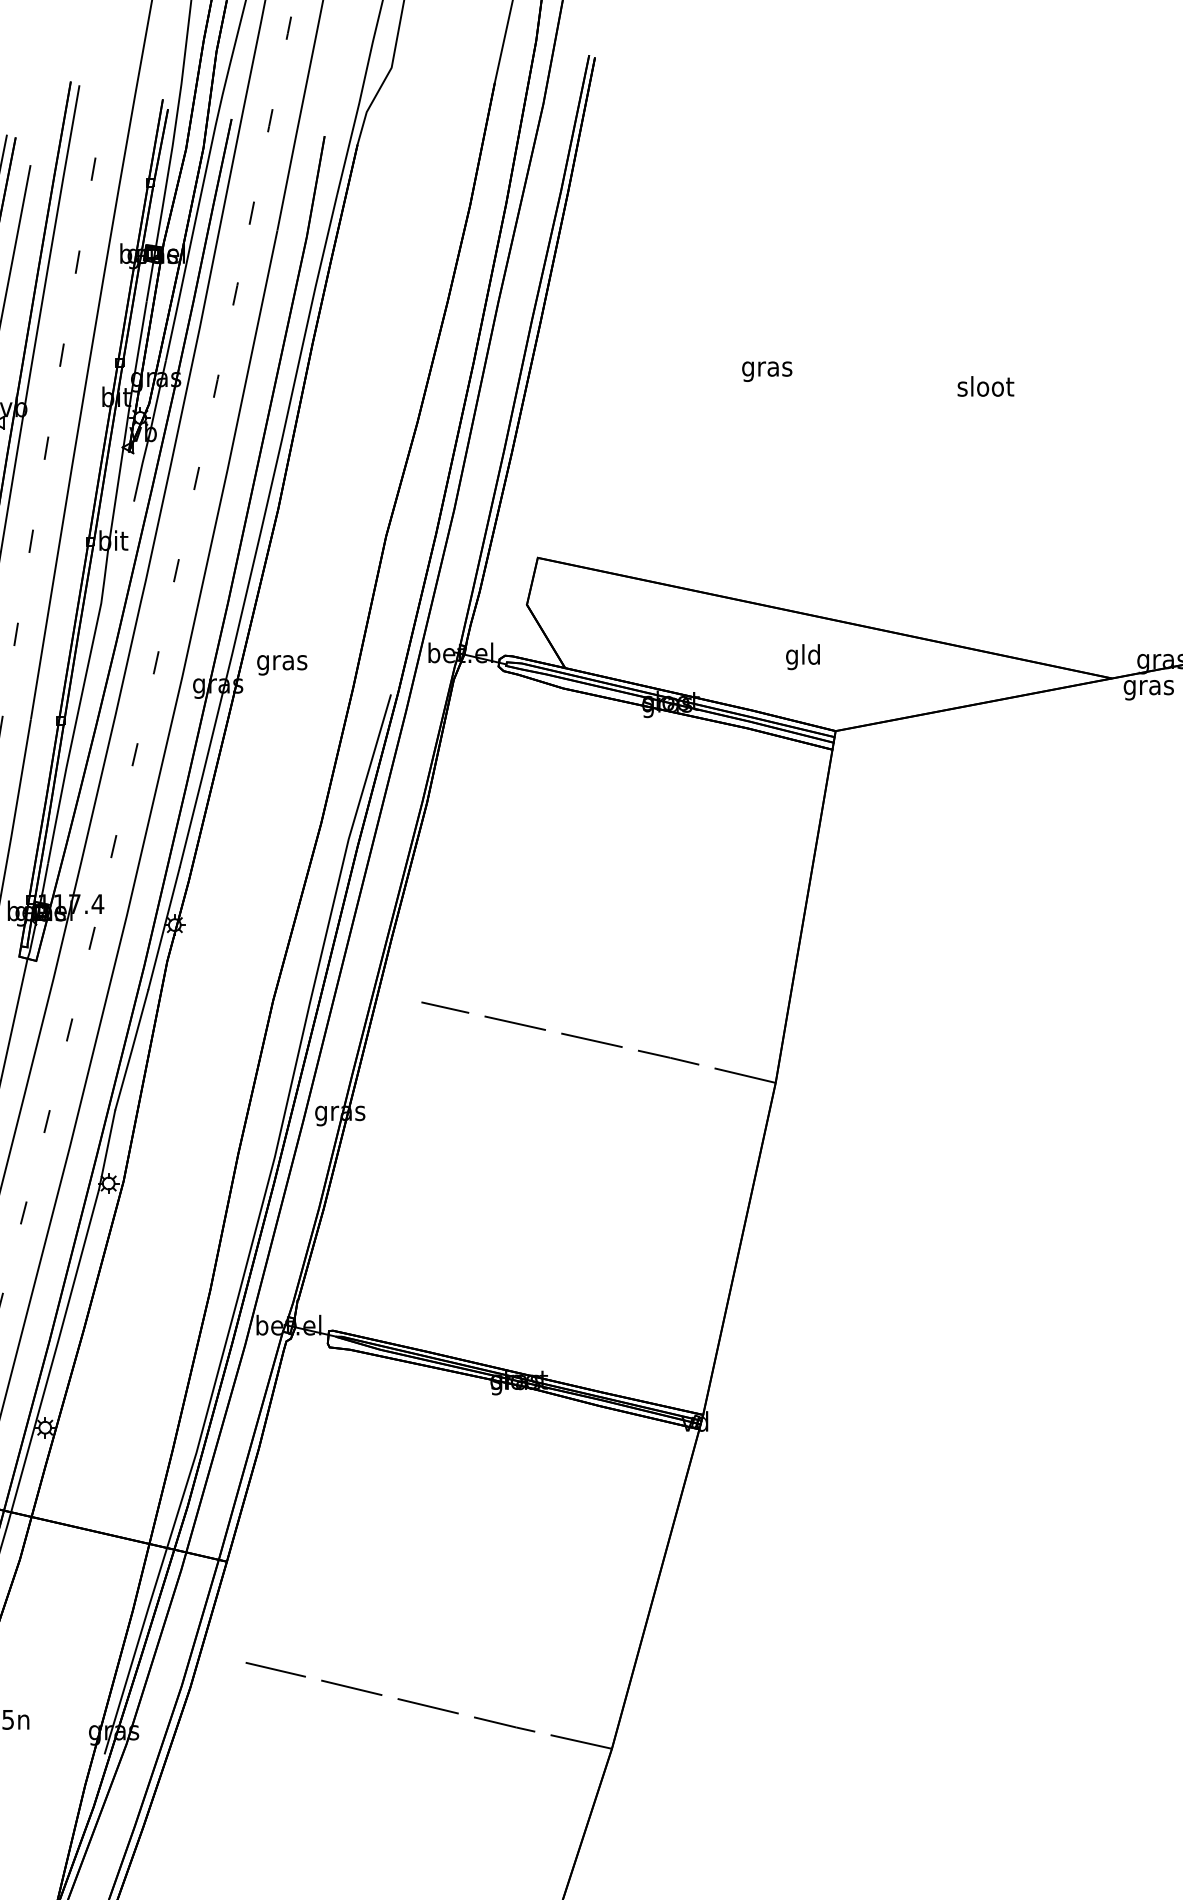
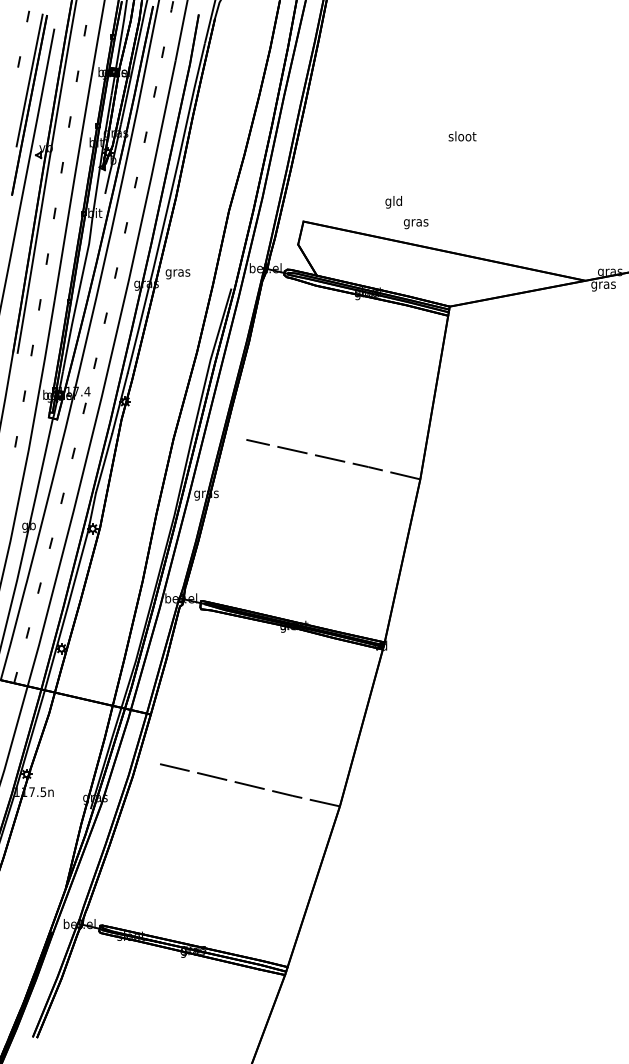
text: (765, 372) -> (415, 224), moved
text: (985, 386) -> (462, 136), moved
text: (802, 657) -> (393, 202), moved

